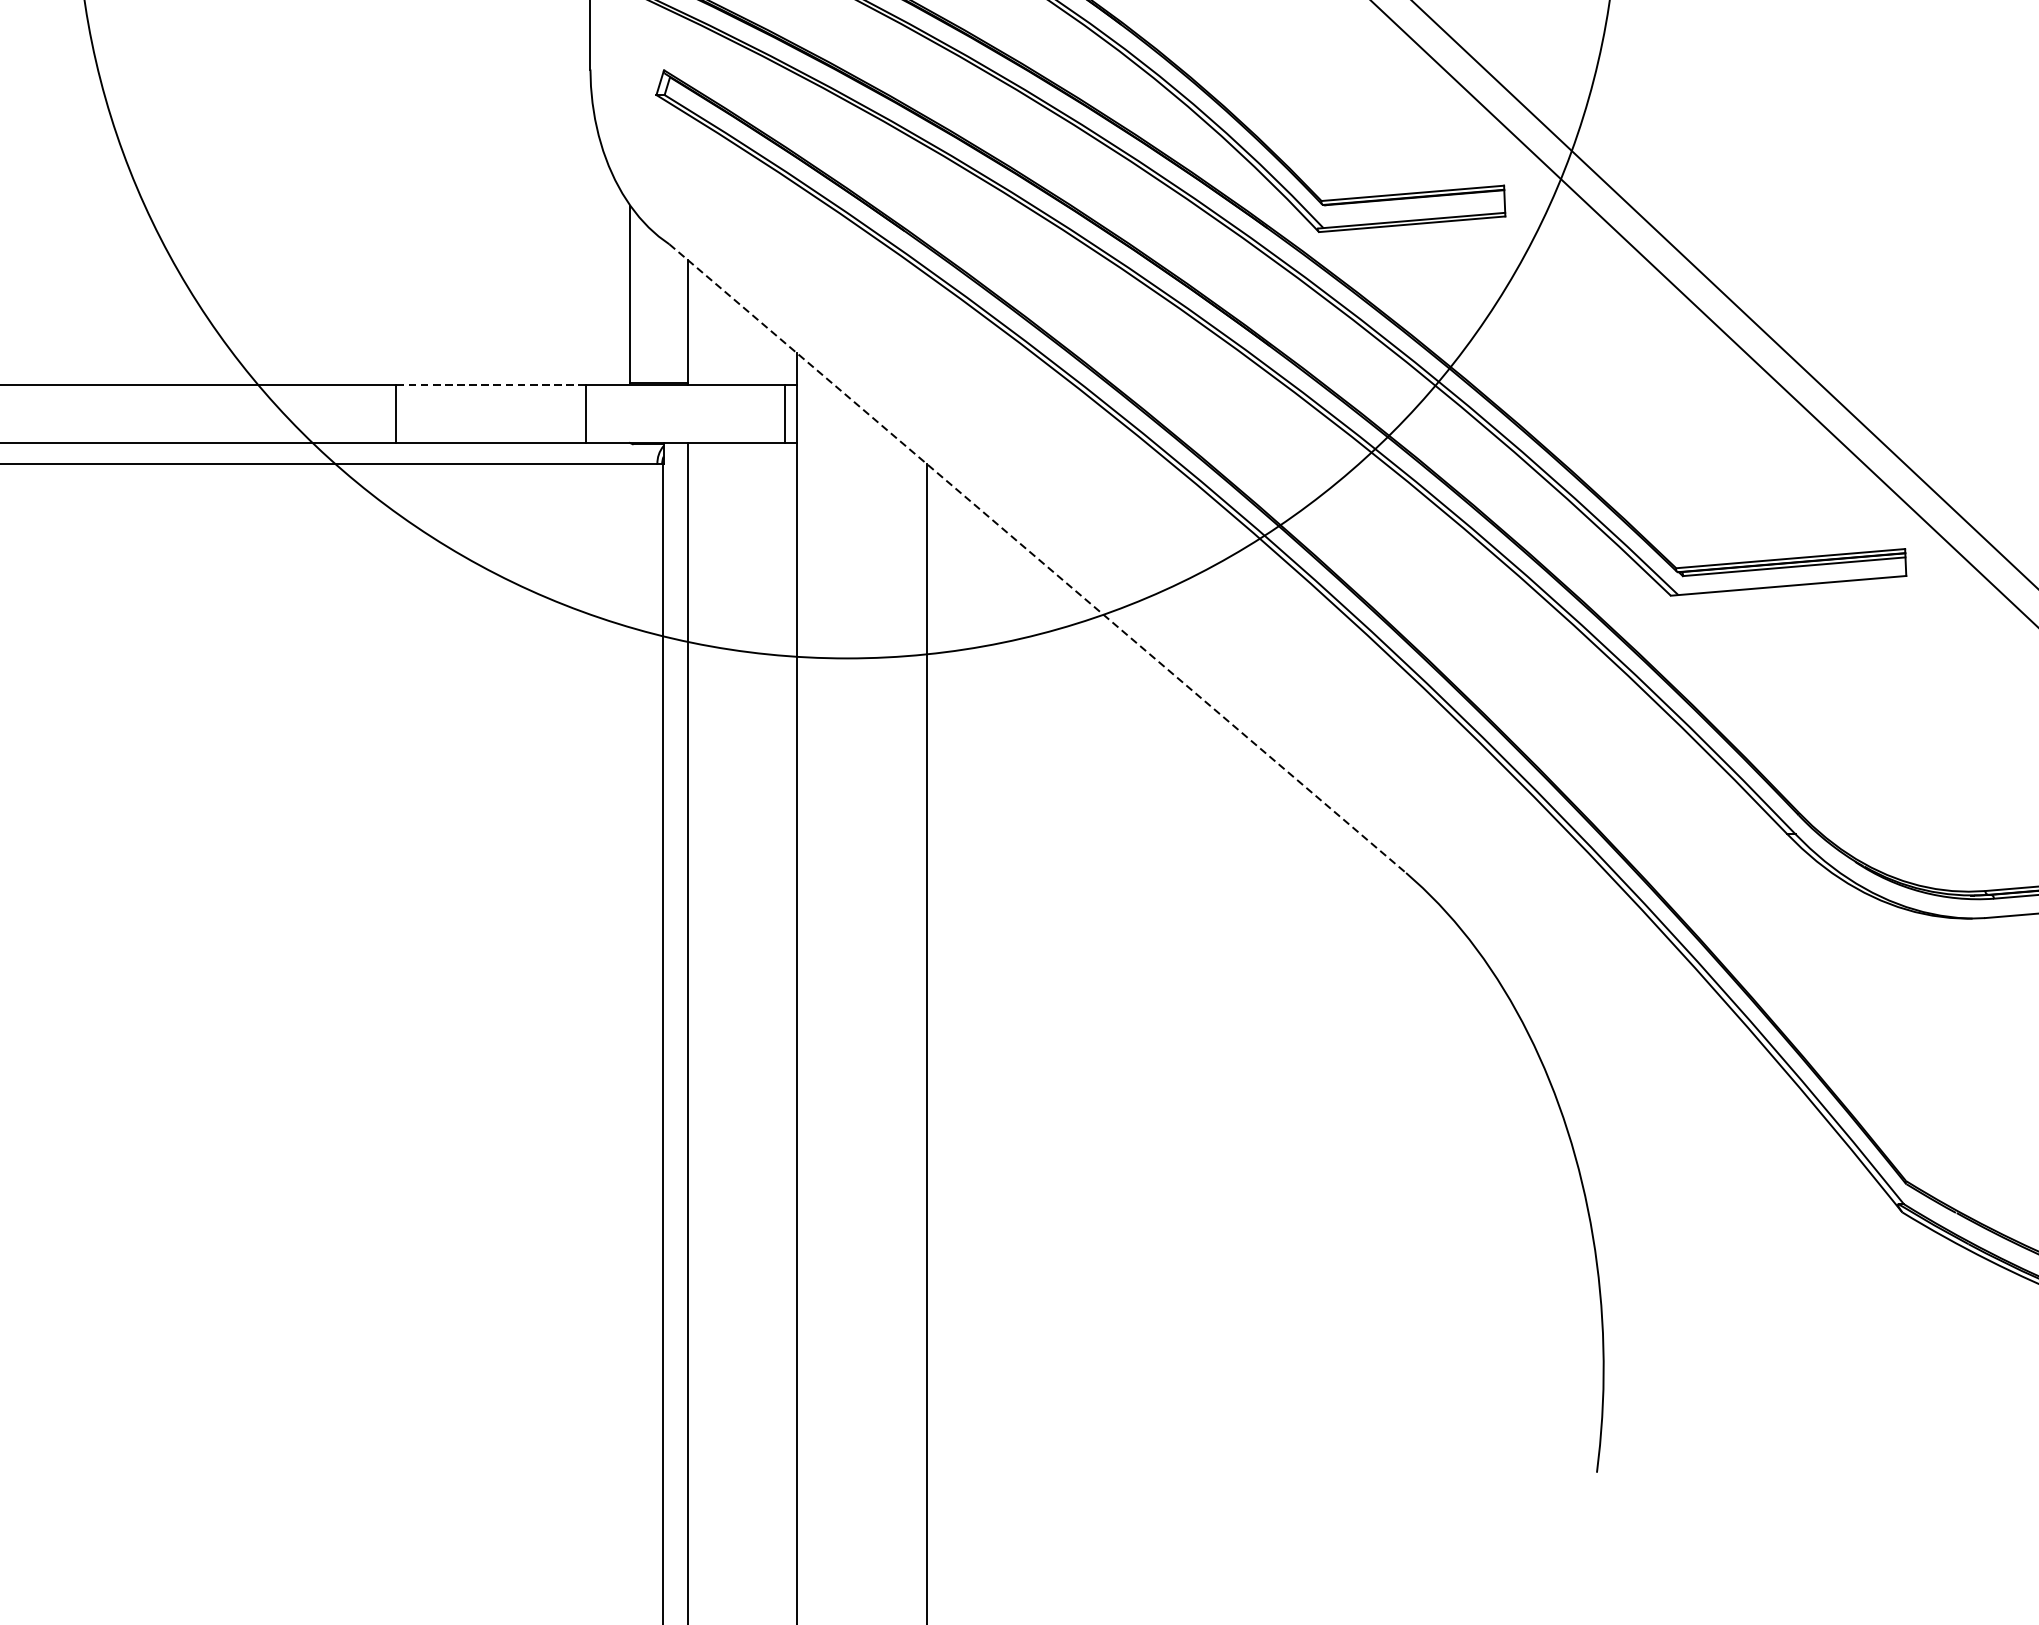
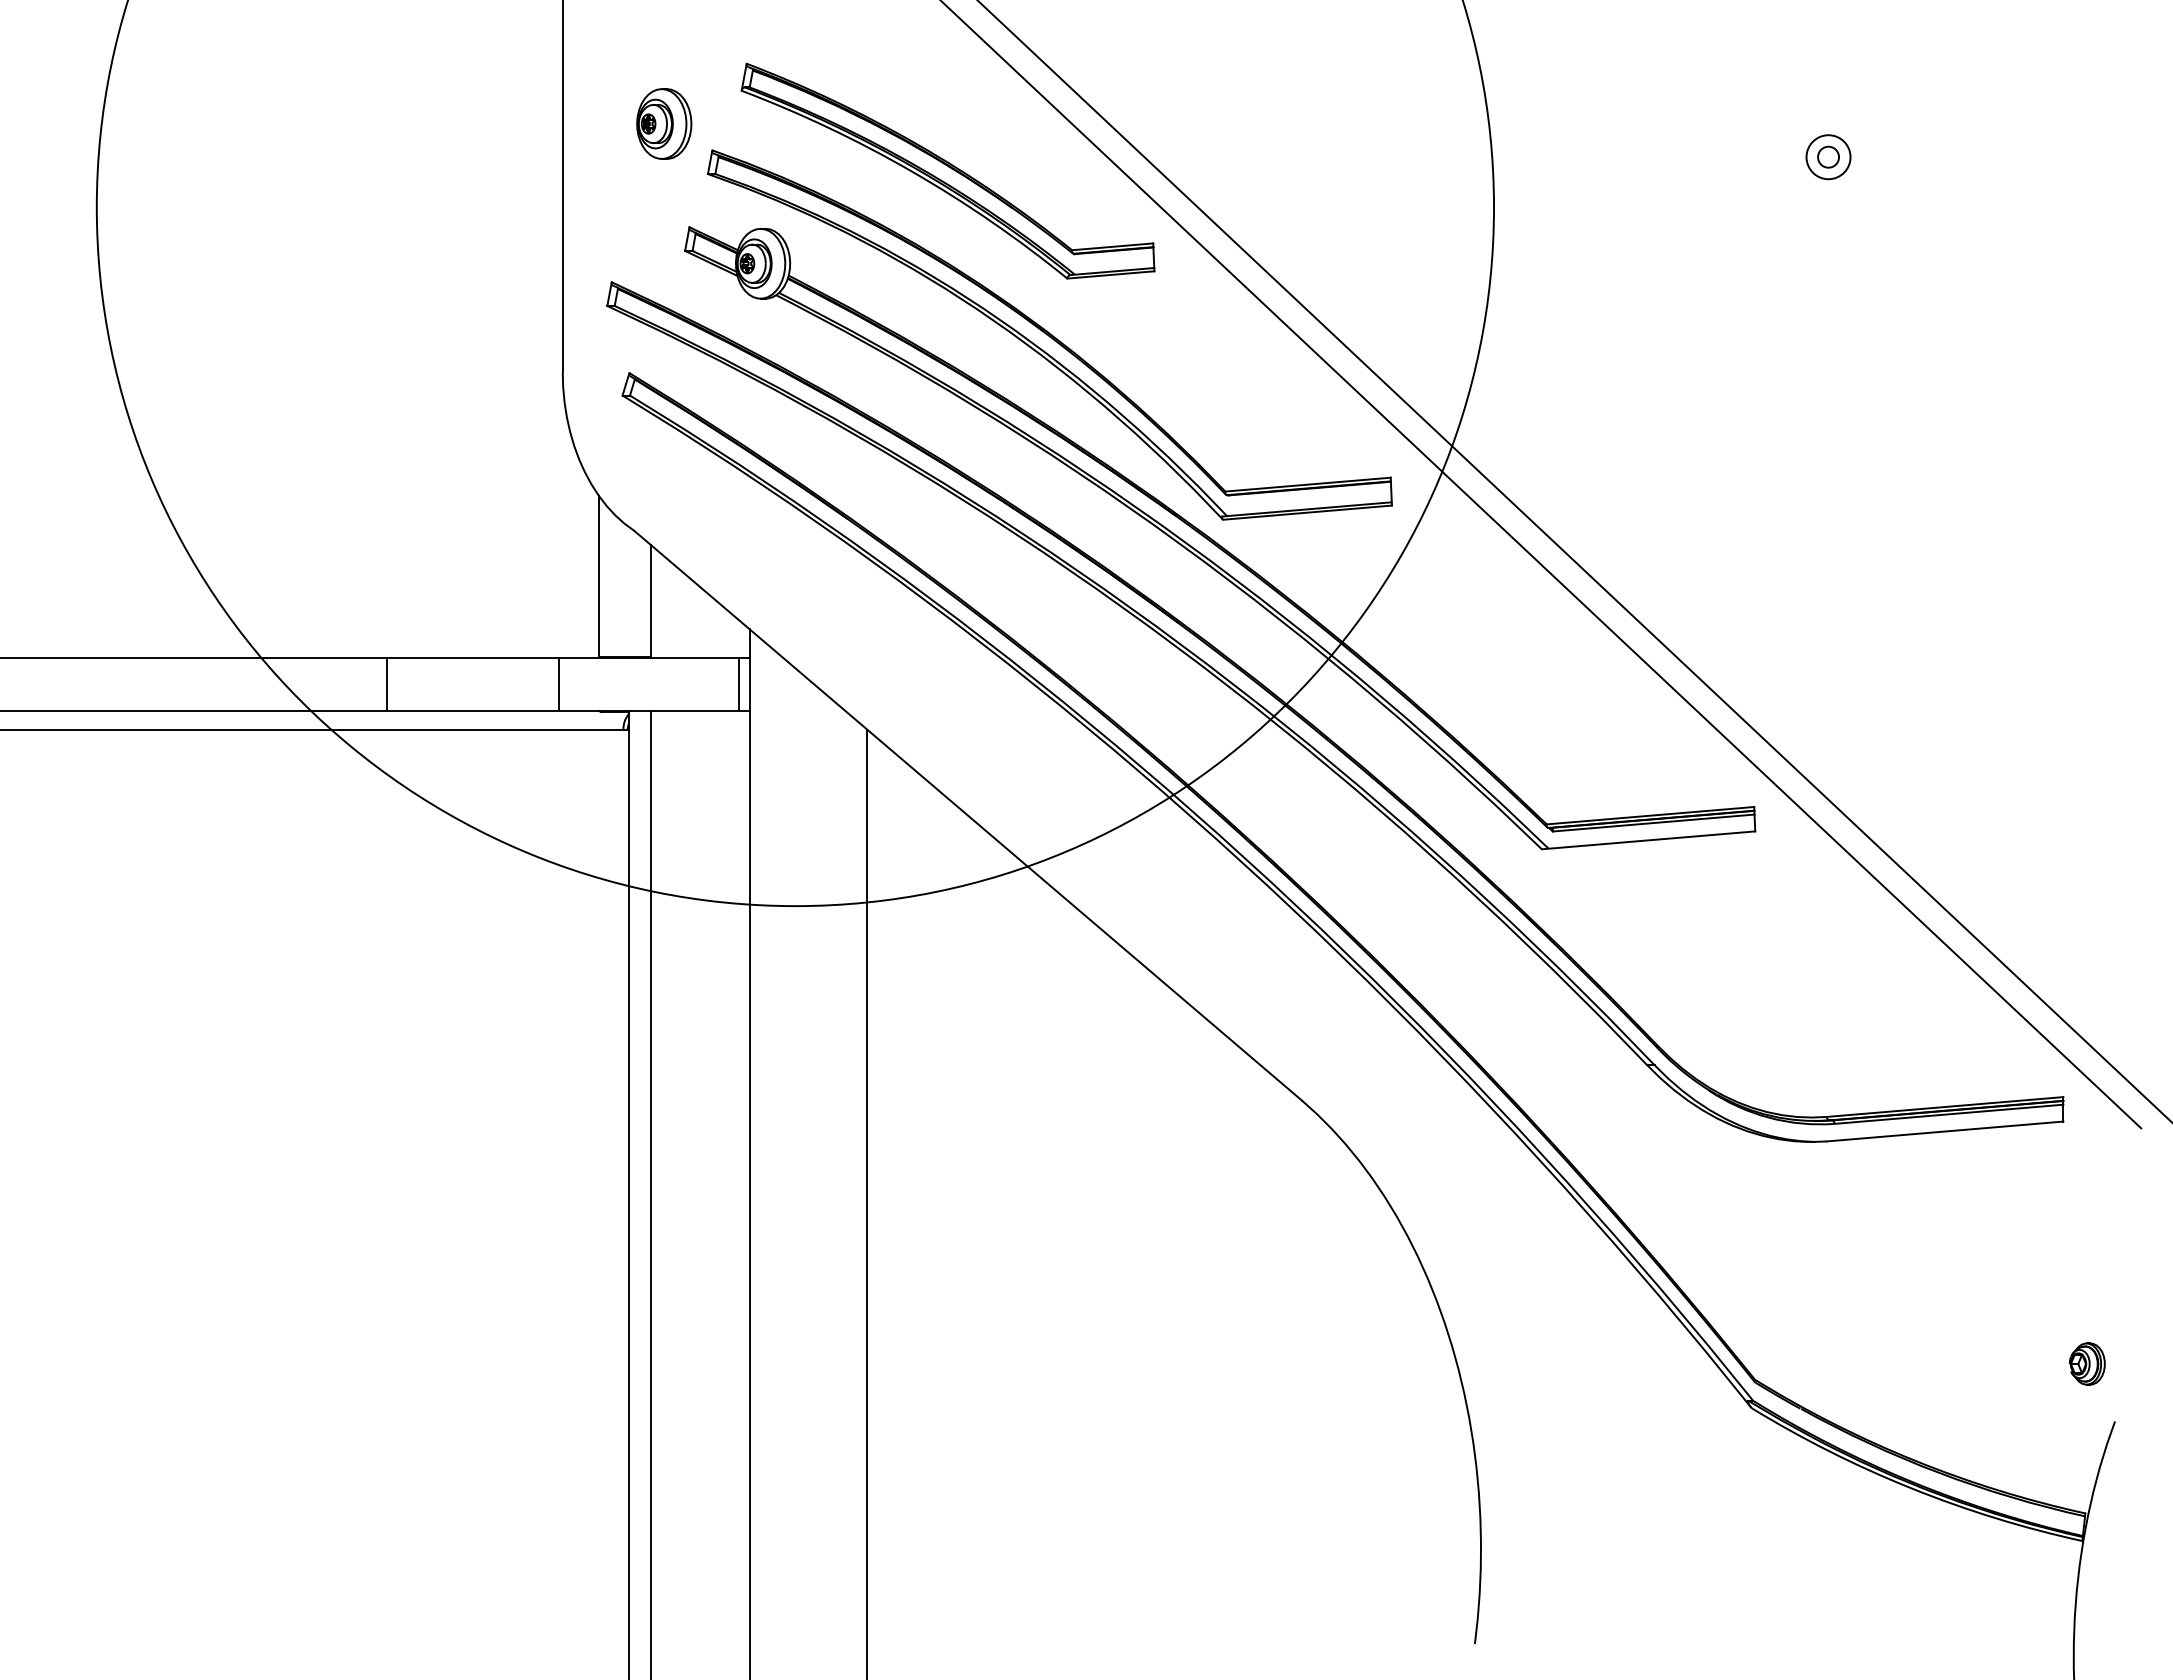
line: (491, 385) -> (473, 658), dashed -> solid
line: (1038, 558) -> (968, 815), dashed -> solid

